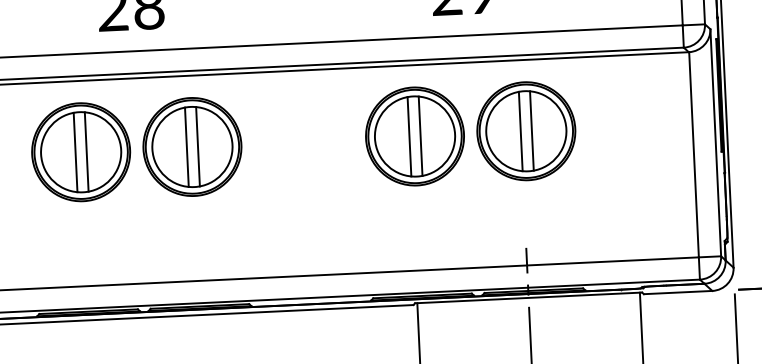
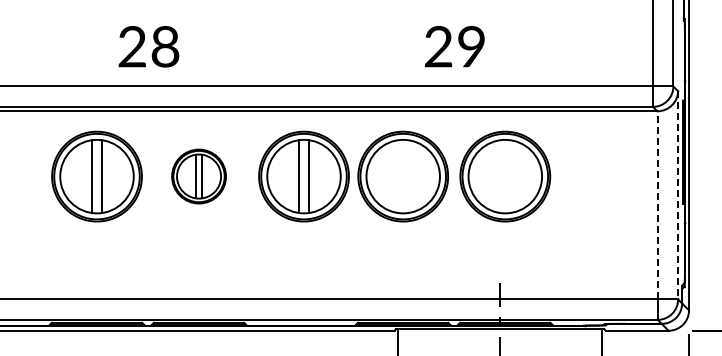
line: (531, 130) -> (510, 176), removed
line: (521, 131) -> (500, 176), removed
line: (409, 136) -> (398, 176), removed
line: (420, 136) -> (408, 176), removed
part: (306, 141) -> (303, 176), added
line: (716, 142) -> (678, 195), solid -> dashed
part: (191, 146) -> (198, 176), size x0.6
line: (693, 153) -> (657, 204), solid -> dashed

